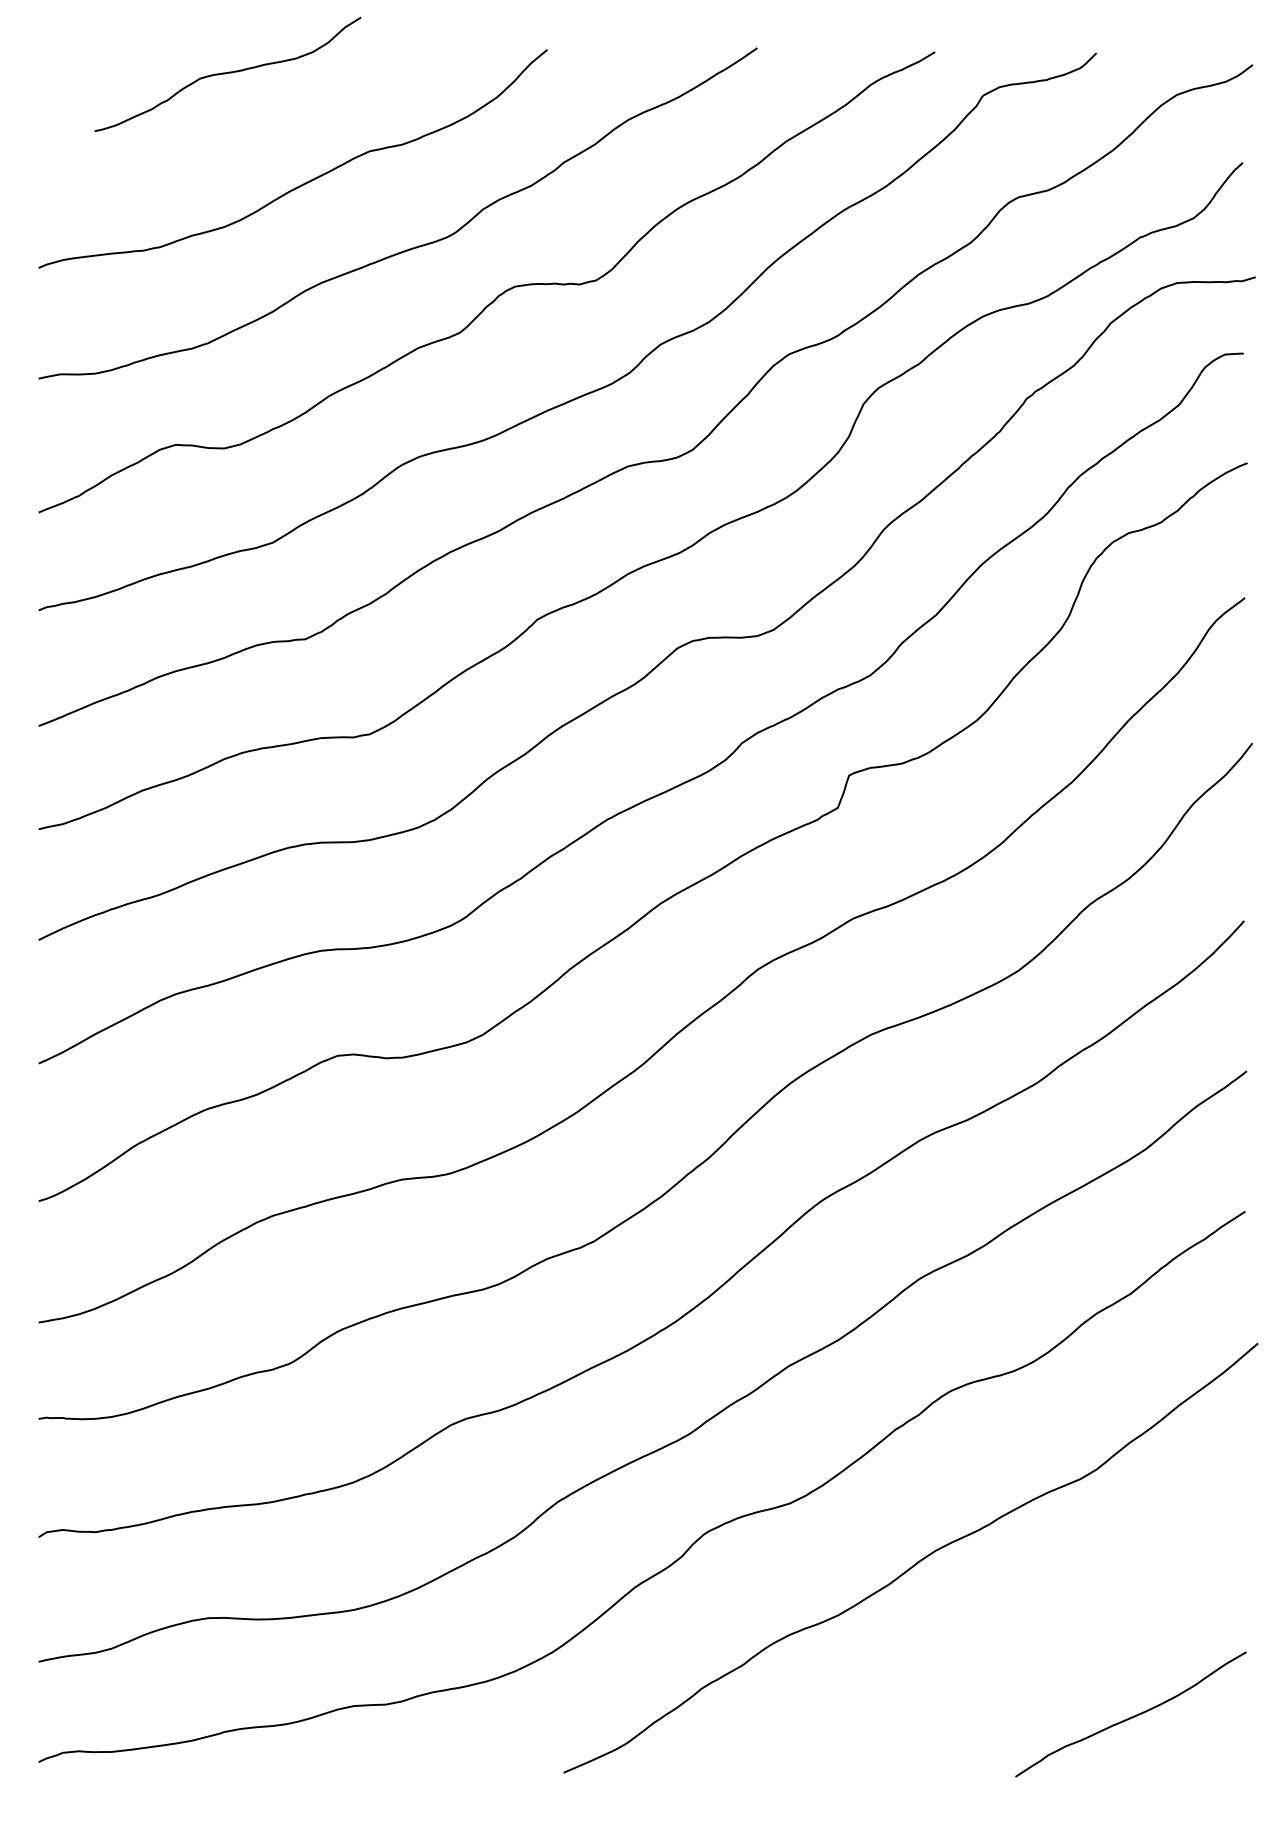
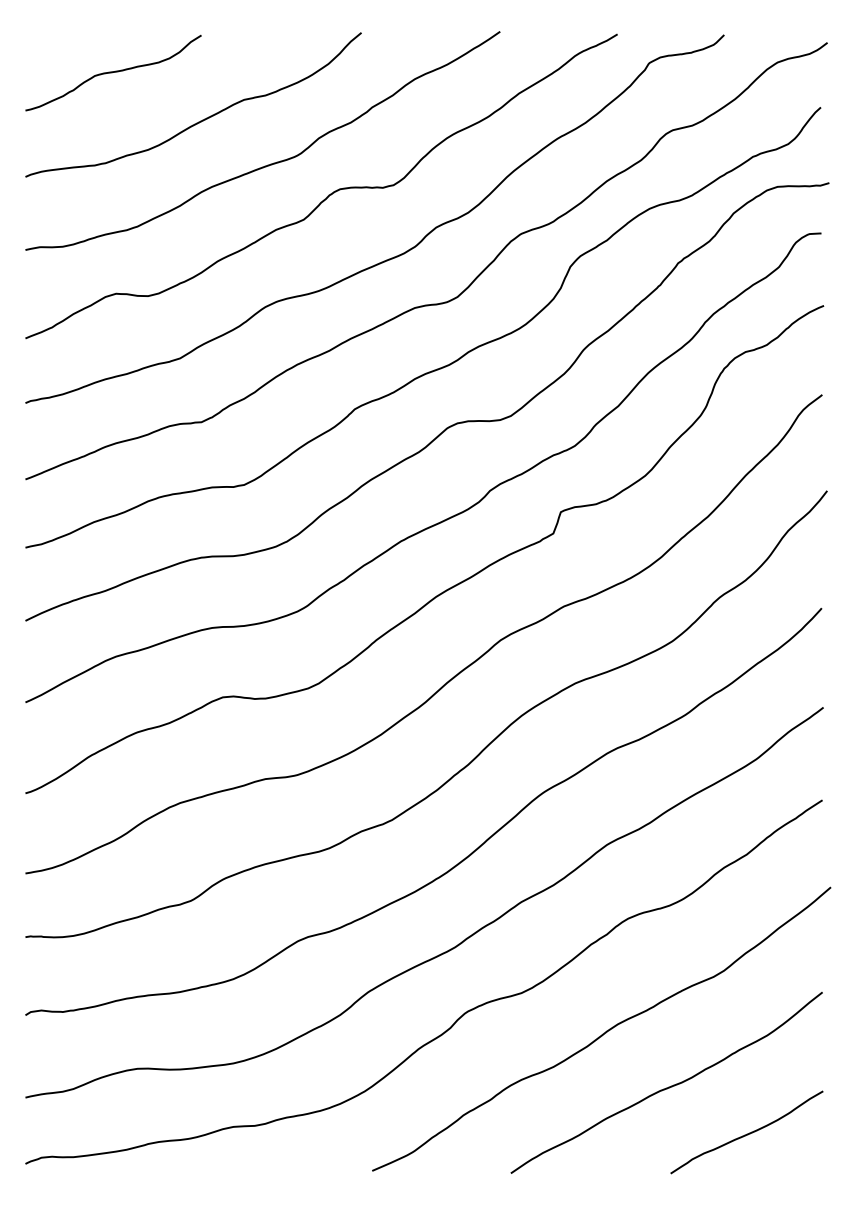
curve: (227, 73) -> (113, 72), moved
curve: (1012, 1644) -> (668, 1086), added

